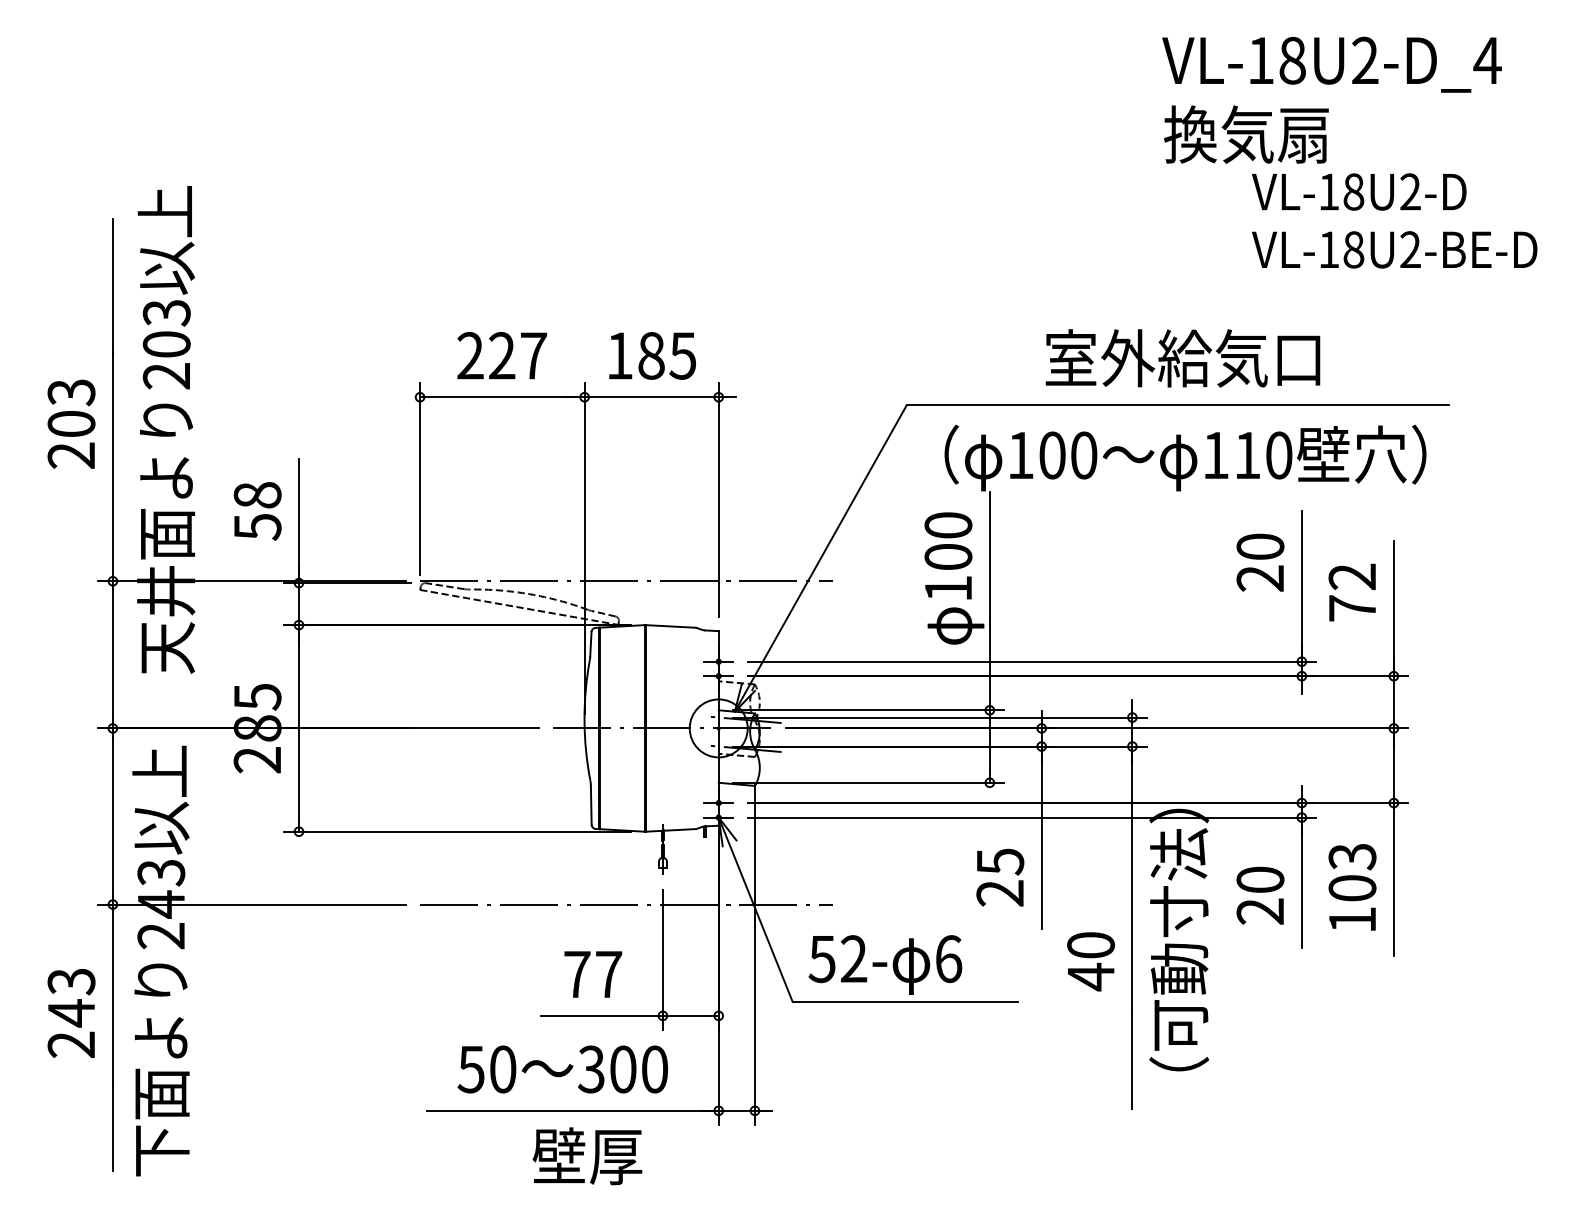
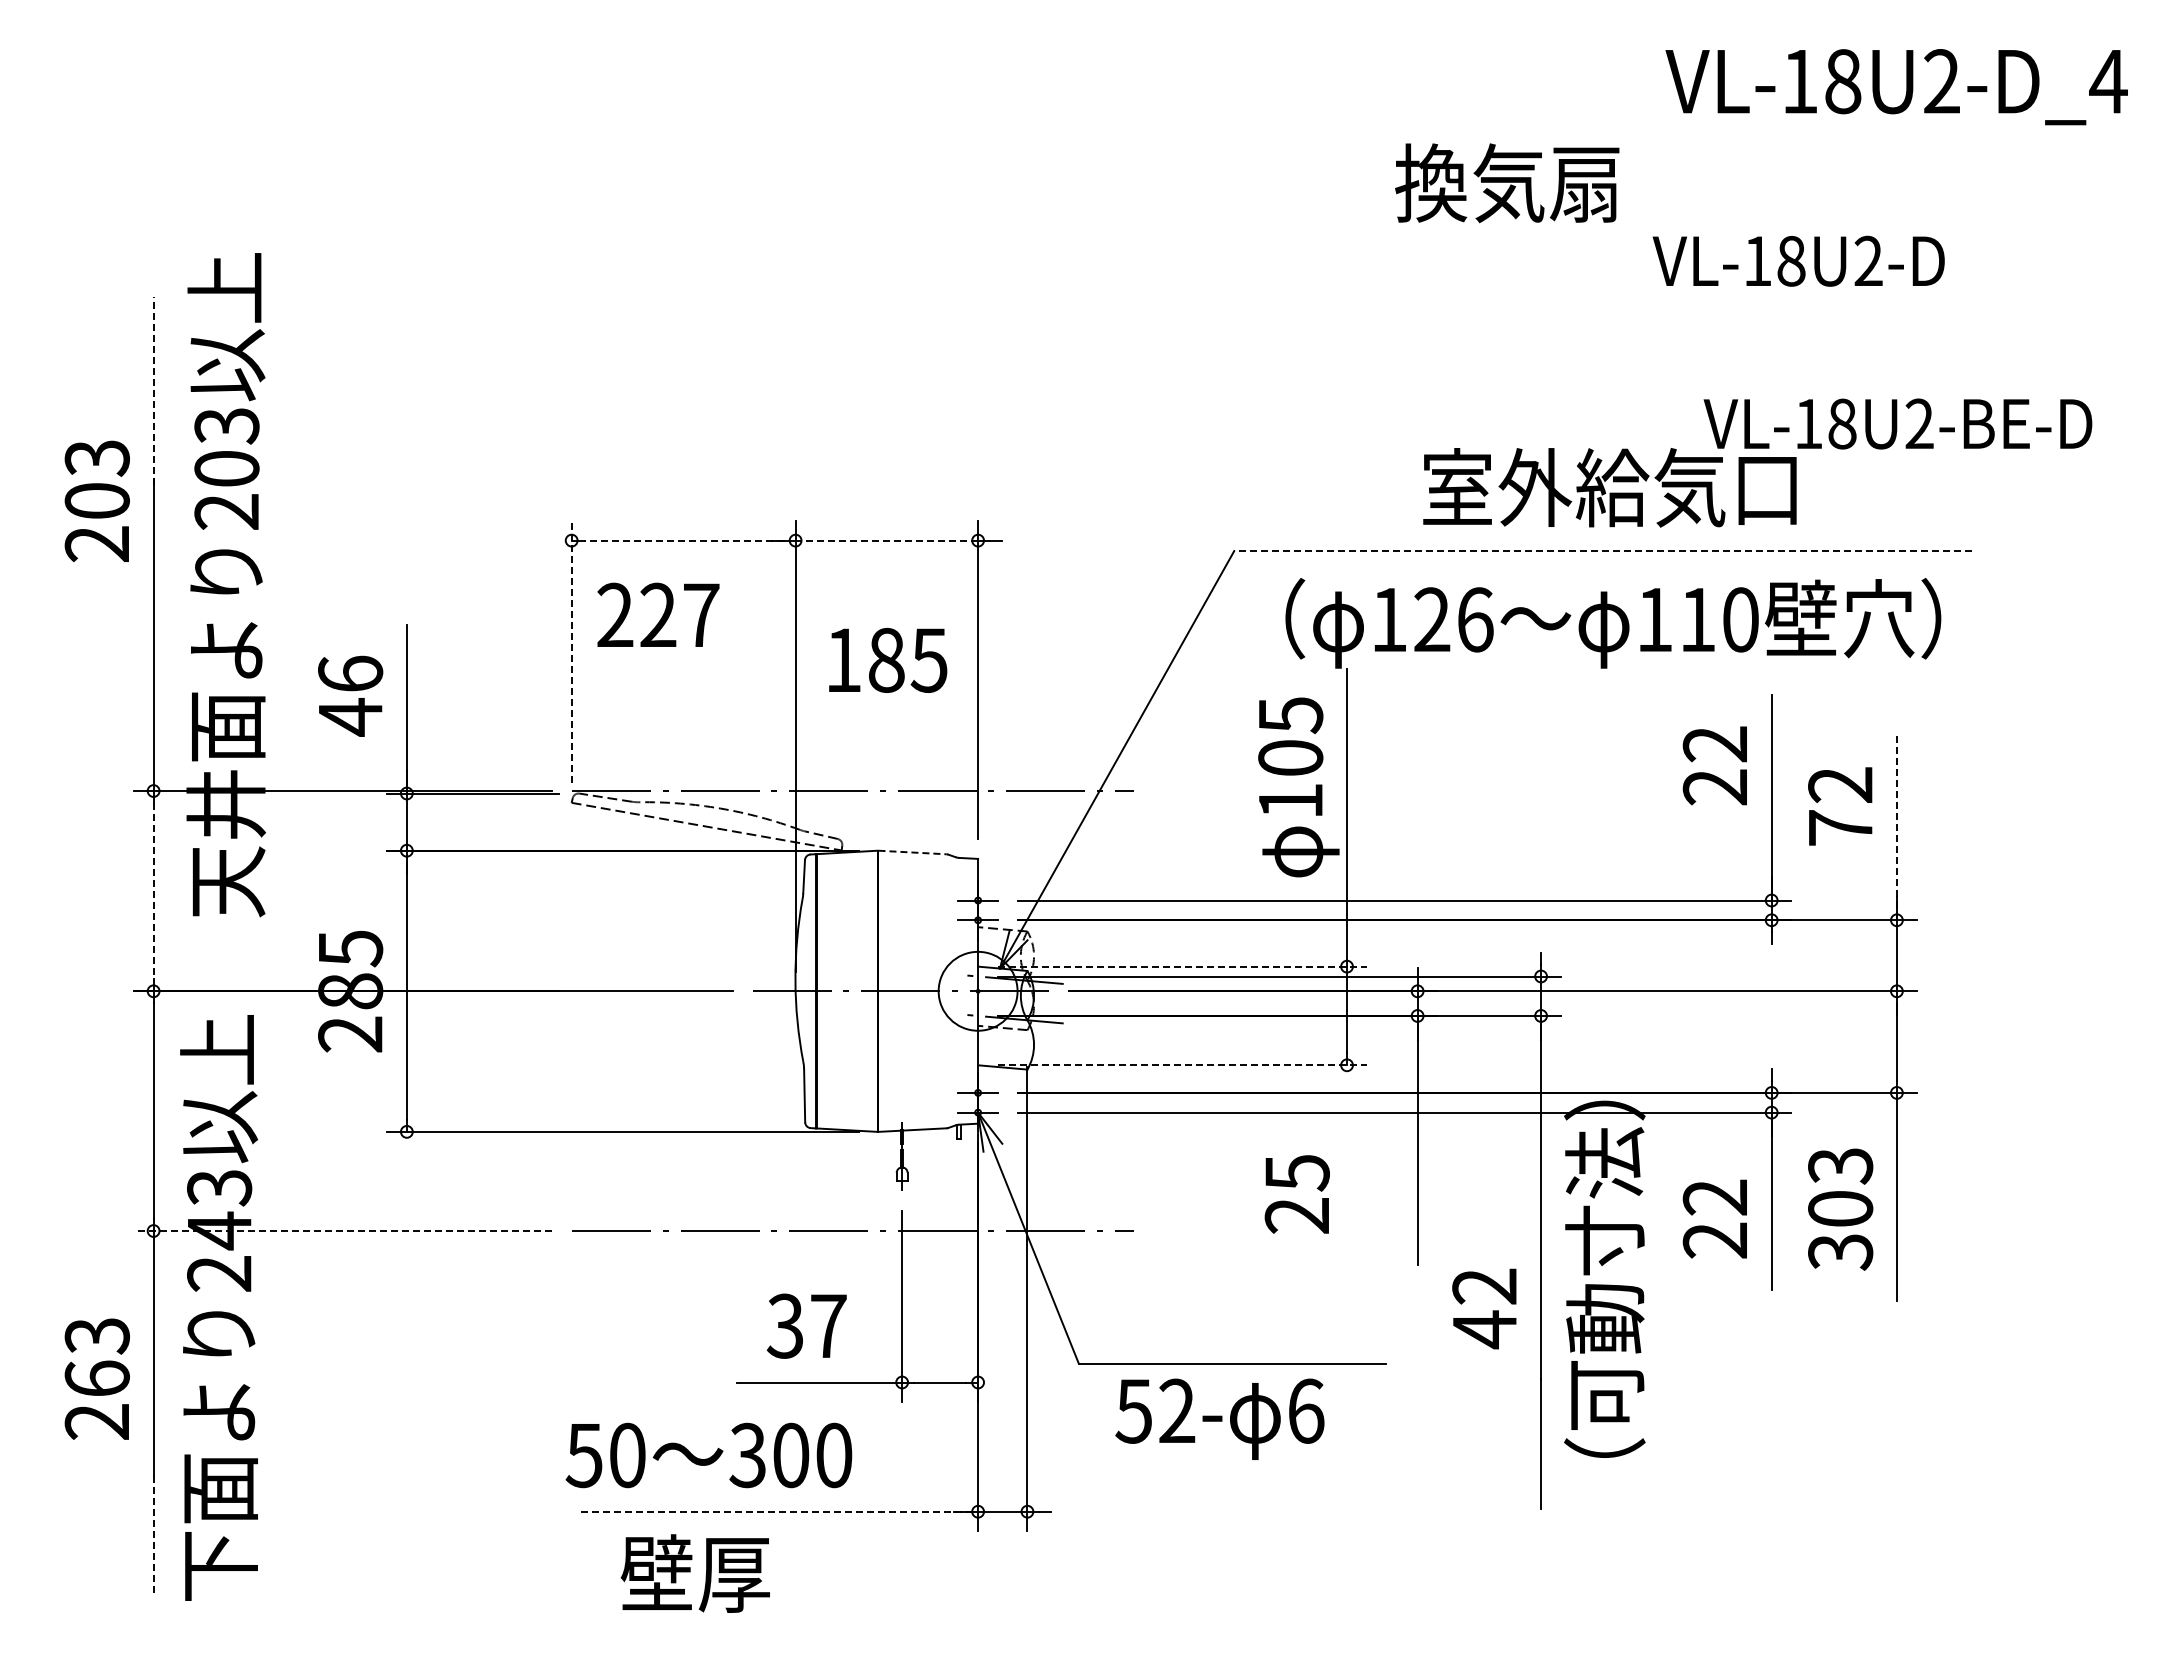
text: (1331, 65) -> (1896, 87), moved
text: (1246, 134) -> (1507, 183), moved
text: (1359, 191) -> (1798, 260), moved
text: (1394, 249) -> (1897, 423), moved
line: (112, 287) -> (153, 391), solid -> dashed
text: (502, 355) -> (658, 614), moved
text: (652, 356) -> (888, 660), moved
line: (502, 397) -> (683, 540), solid -> dashed
line: (651, 397) -> (886, 540), solid -> dashed
line: (1178, 405) -> (1603, 551), solid -> dashed
text: (70, 423) -> (96, 500), moved
text: (1068, 455) -> (1453, 619), 100 -> 126
line: (419, 478) -> (571, 651), solid -> dashed
text: (257, 511) -> (350, 695), 58 -> 46
text: (948, 525) -> (1290, 715), 100 -> 105
text: (1260, 547) -> (1715, 744), 20 -> 22
line: (1393, 608) -> (1896, 828), solid -> dashed
line: (671, 626) -> (913, 852), solid -> dashed
line: (112, 655) -> (153, 891), solid -> dashed
line: (868, 710) -> (1182, 966), solid -> dashed
line: (868, 782) -> (1182, 1065), solid -> dashed
text: (999, 877) -> (1296, 1194), moved
text: (1260, 879) -> (1715, 1197), 20 -> 22
line: (251, 904) -> (342, 1231), solid -> dashed
text: (1352, 920) -> (1840, 1252), 103 -> 303
text: (1090, 945) -> (1484, 1286), 40 -> 42
text: (885, 964) -> (1219, 1418), moved
text: (576, 973) -> (784, 1325), 77 -> 37
text: (70, 1012) -> (96, 1378), 243 -> 263
text: (562, 1069) -> (708, 1455), moved
line: (572, 1110) -> (779, 1511), solid -> dashed
line: (112, 1128) -> (153, 1535), solid -> dashed
text: (586, 1156) -> (694, 1573), moved

